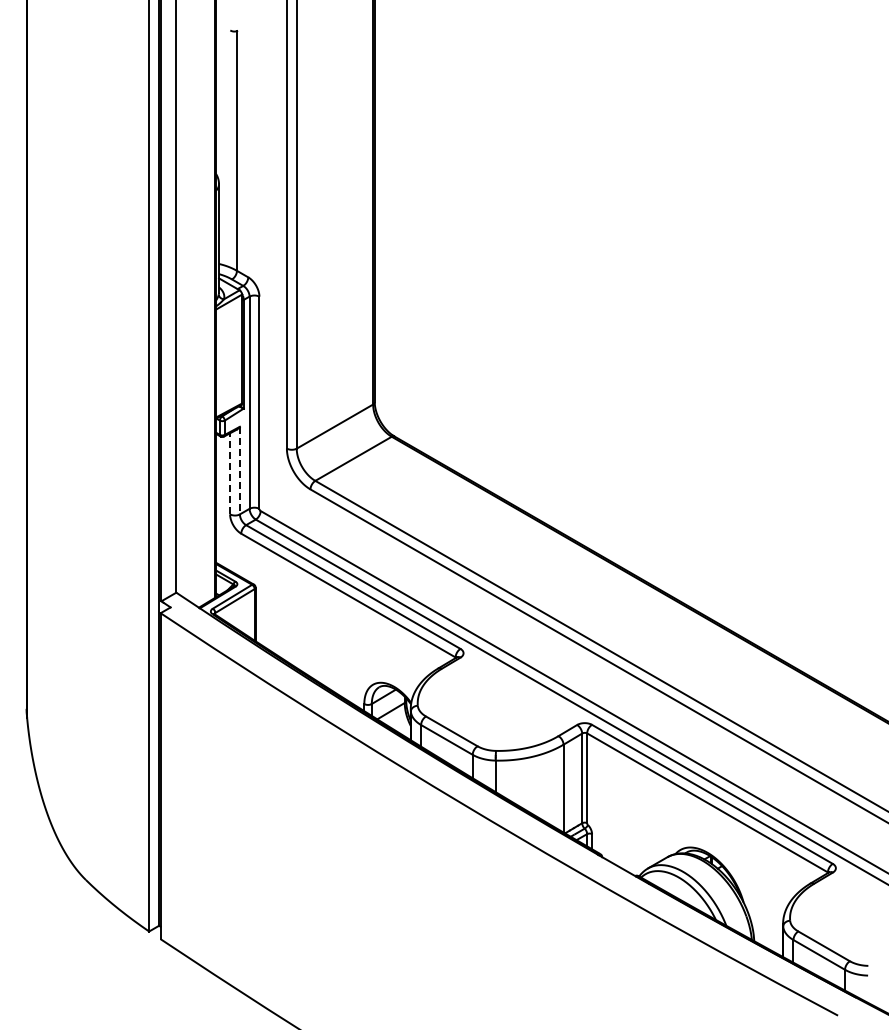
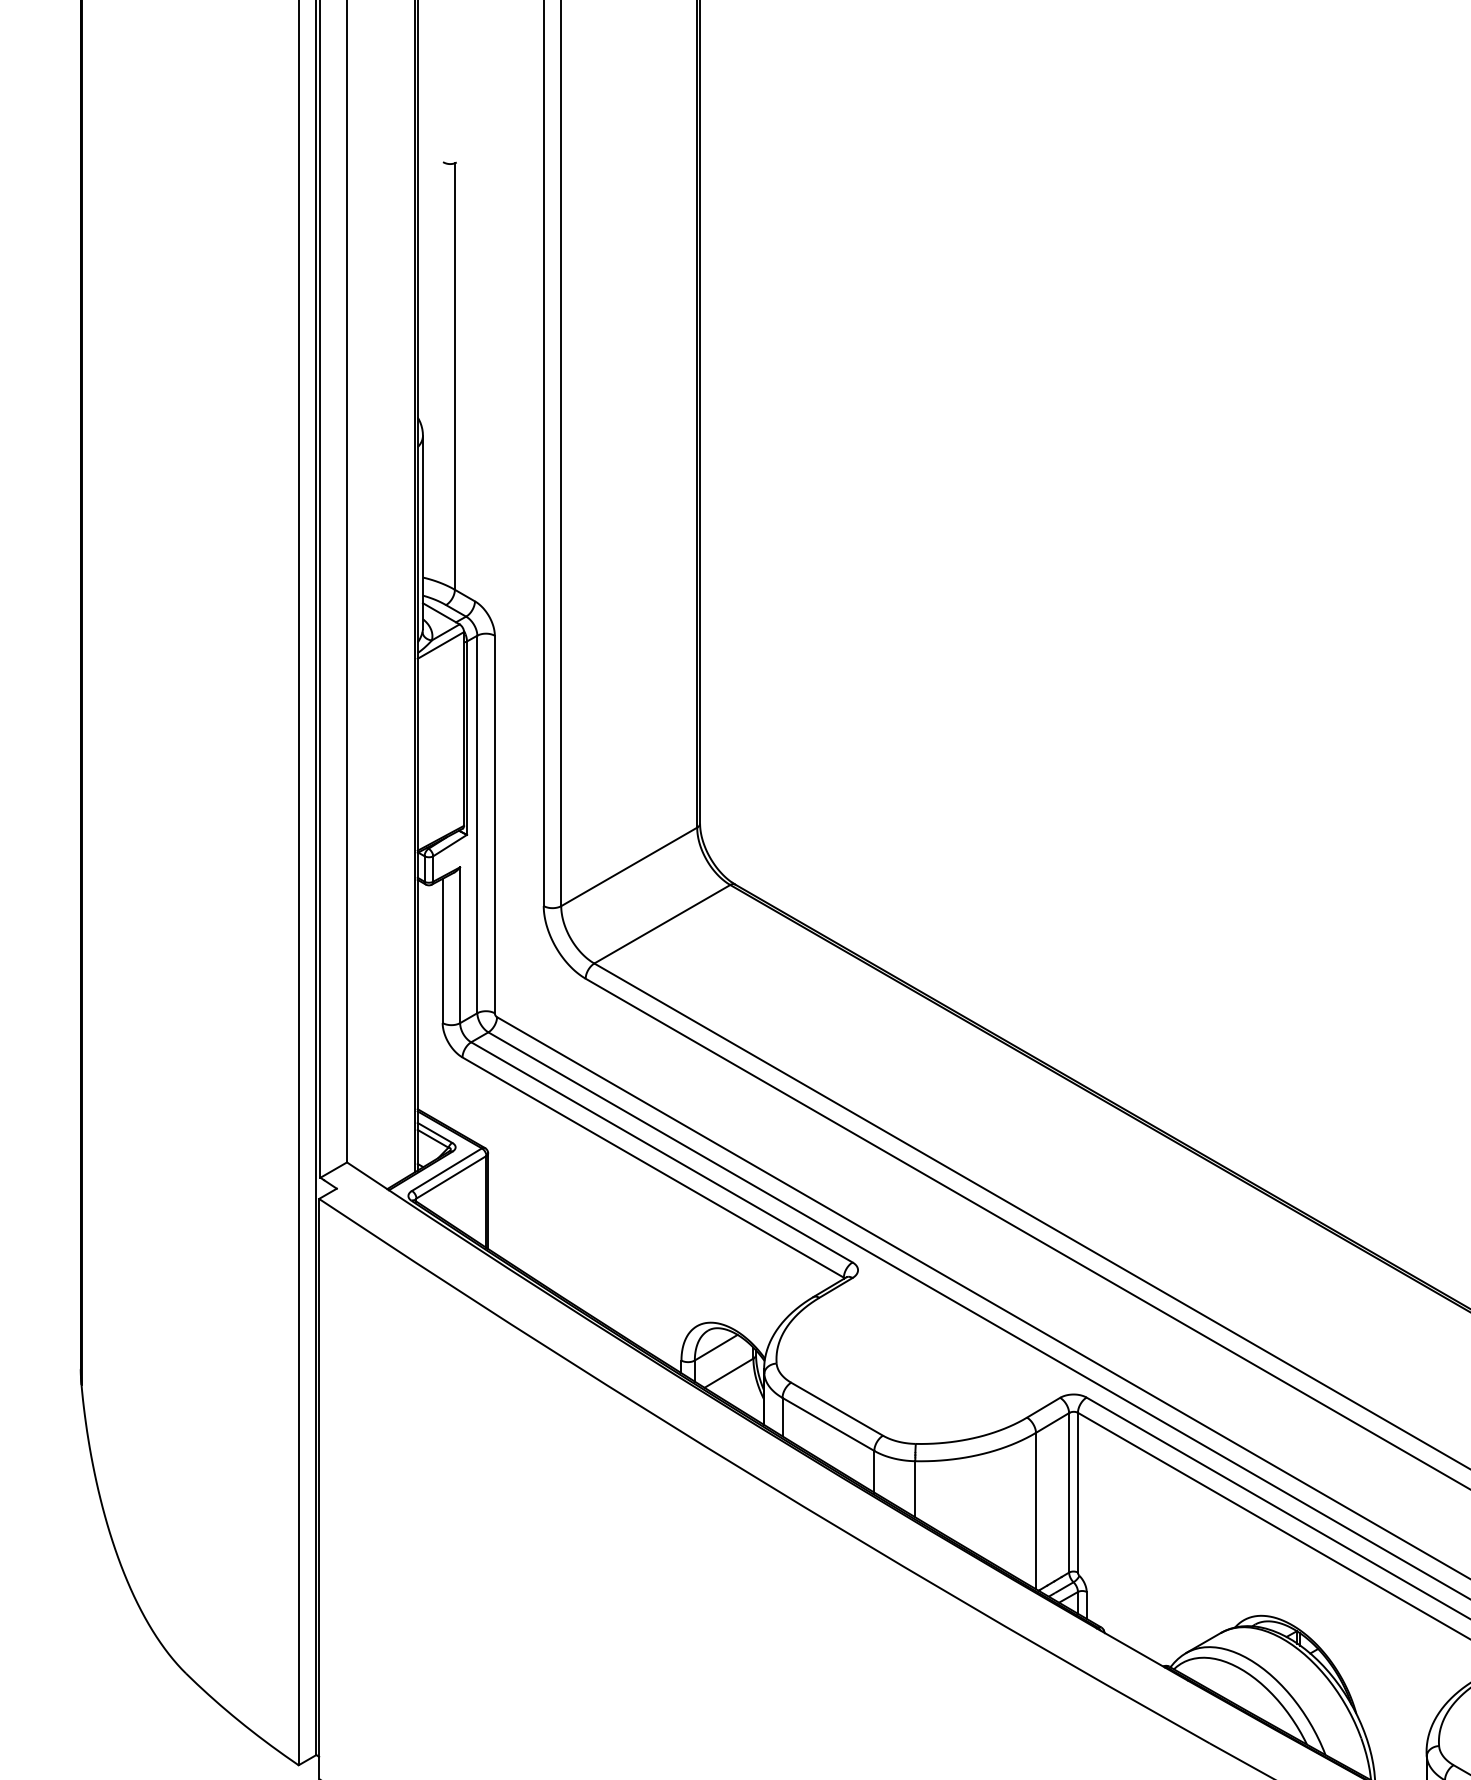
line: (239, 470) -> (459, 945), dashed -> solid
line: (230, 473) -> (443, 950), dashed -> solid

